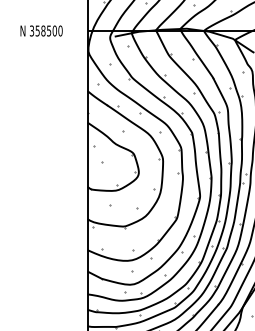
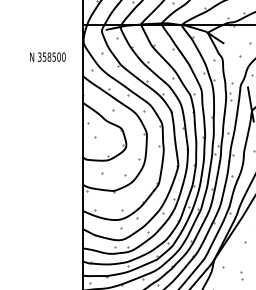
text: (41, 30) -> (47, 56), moved

